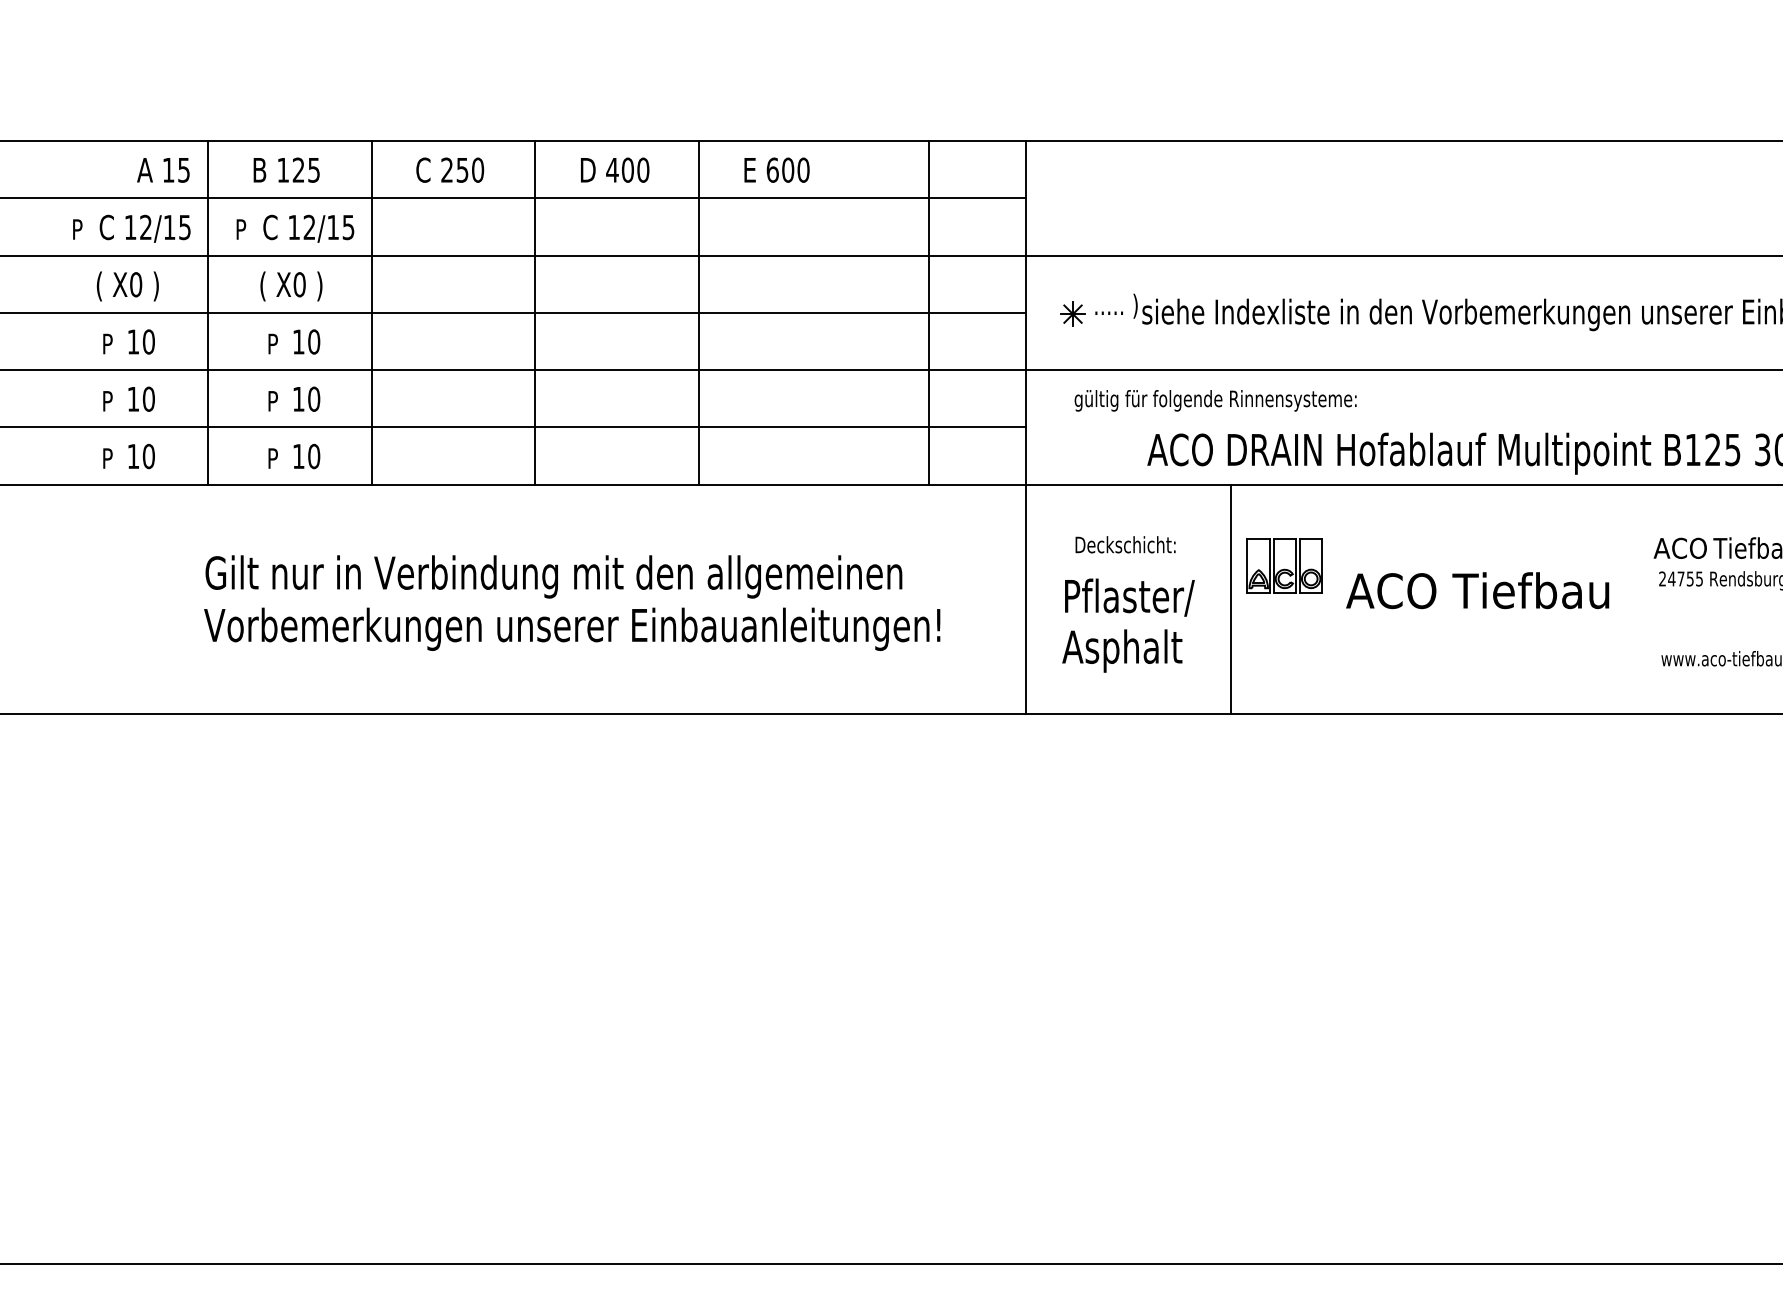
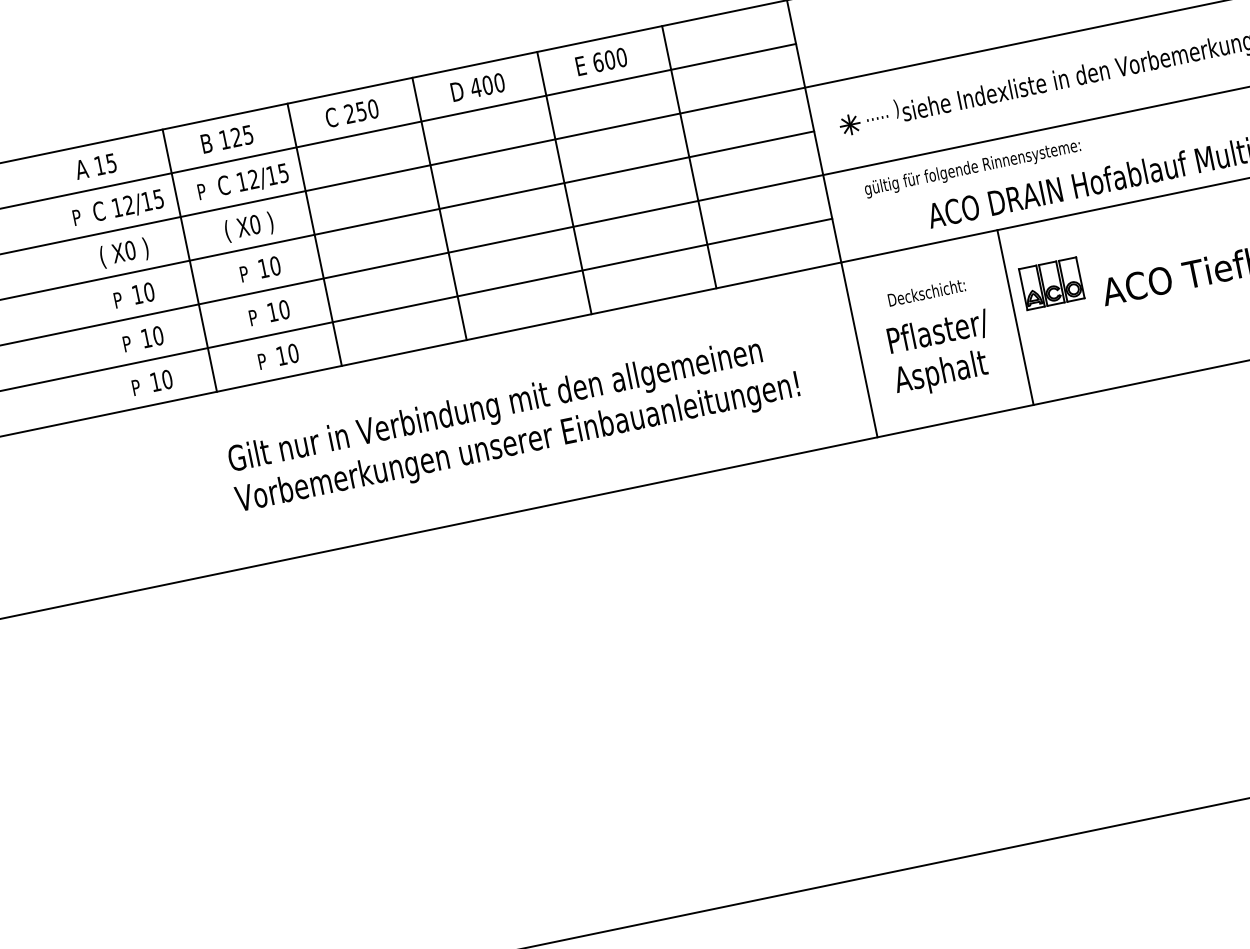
text: (163, 170) -> (95, 166), moved
line: (929, 312) -> (689, 156), moved

